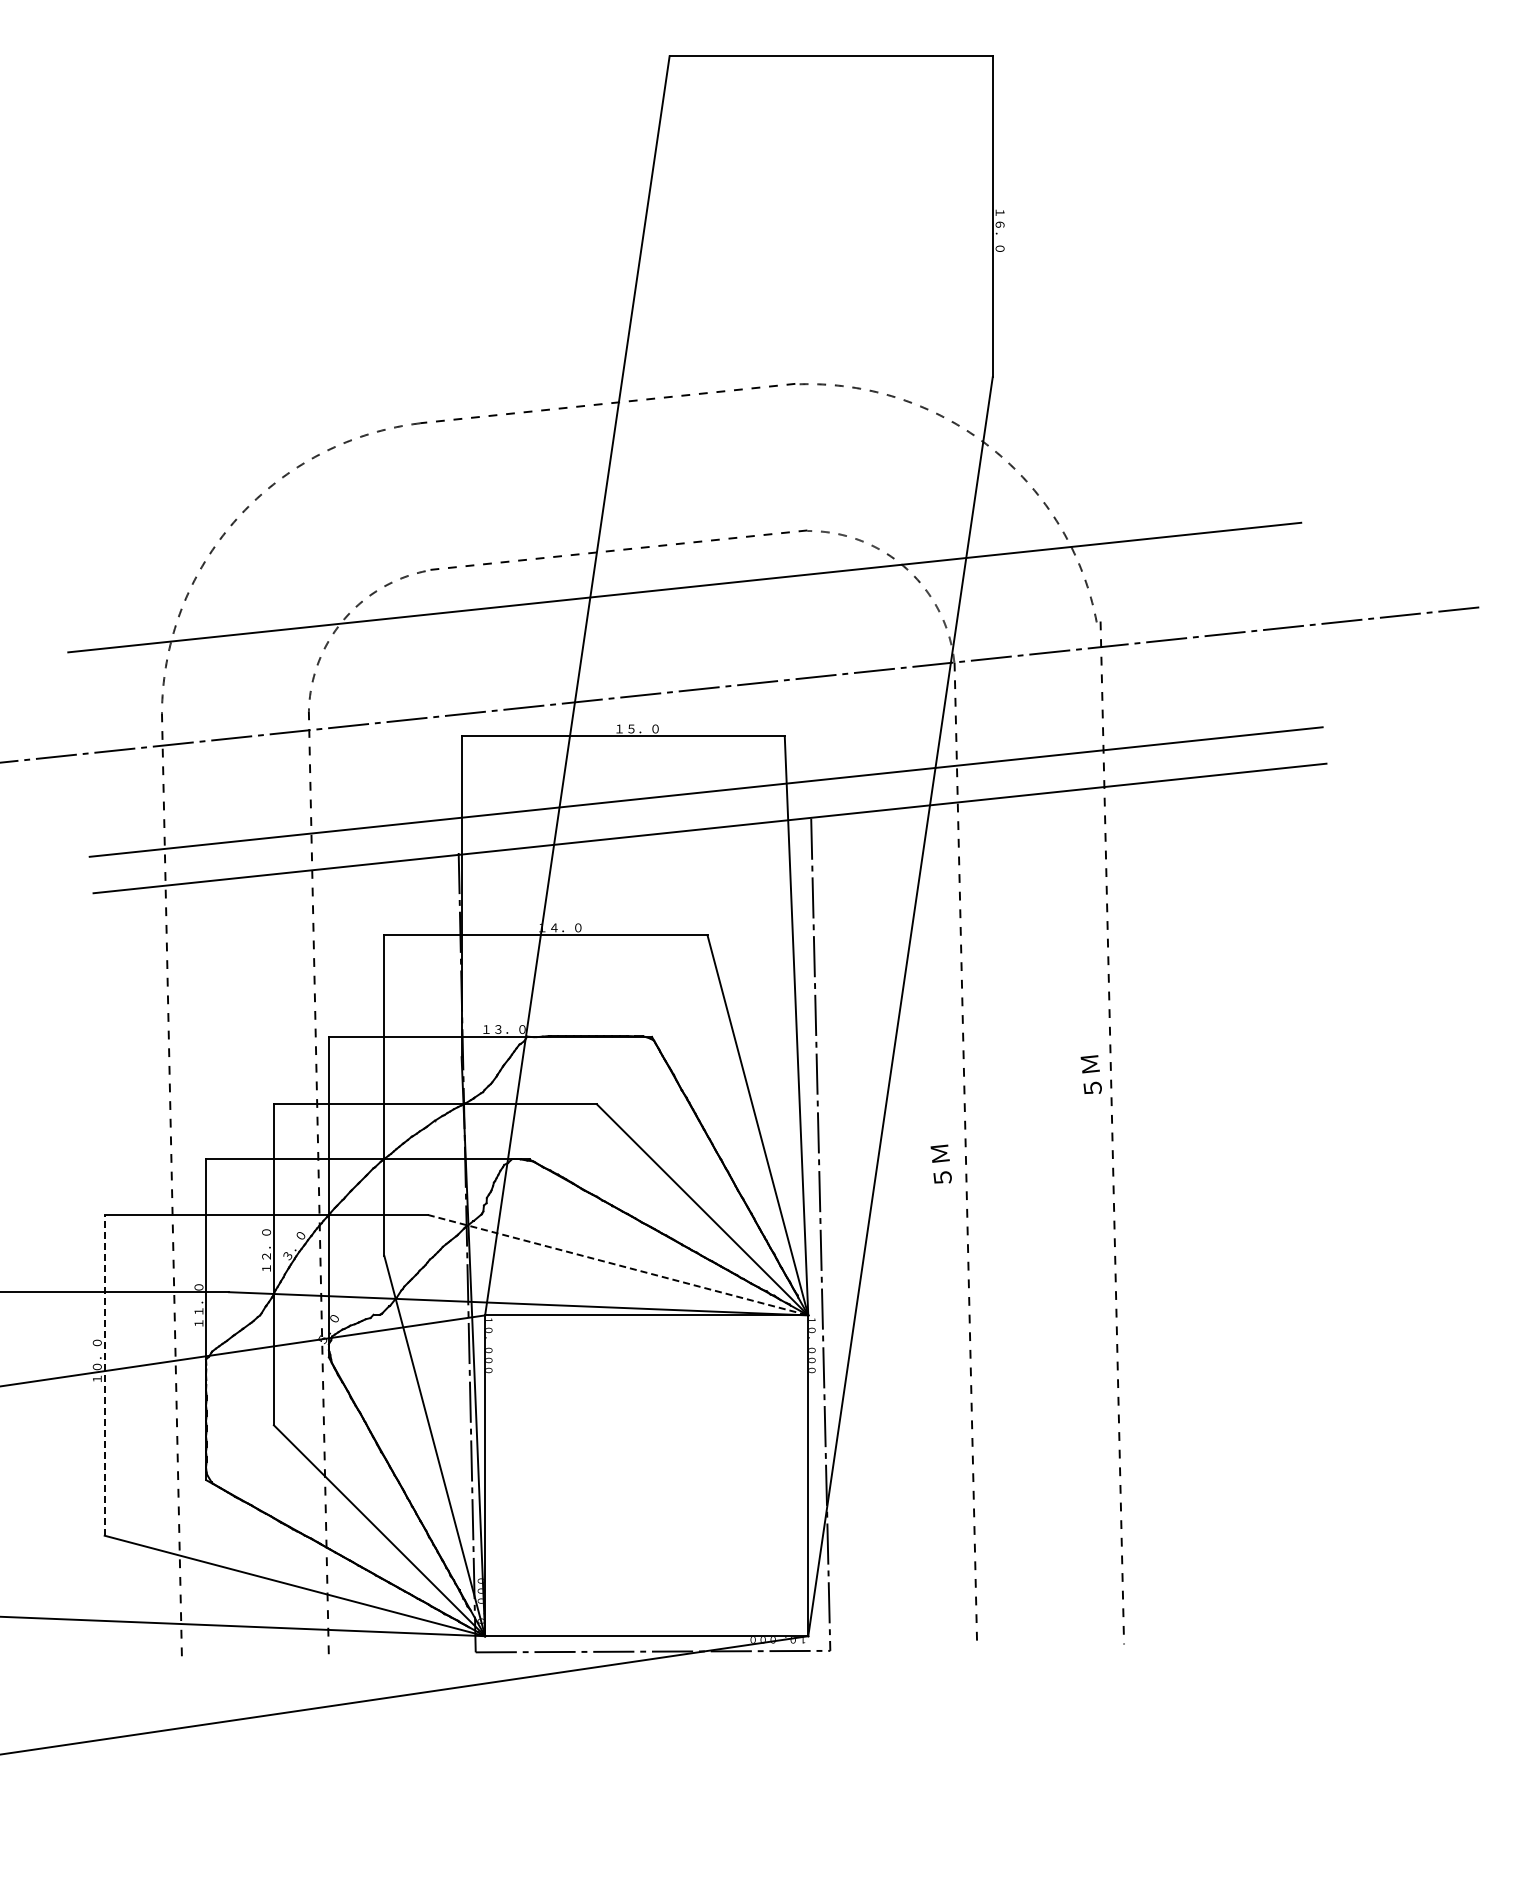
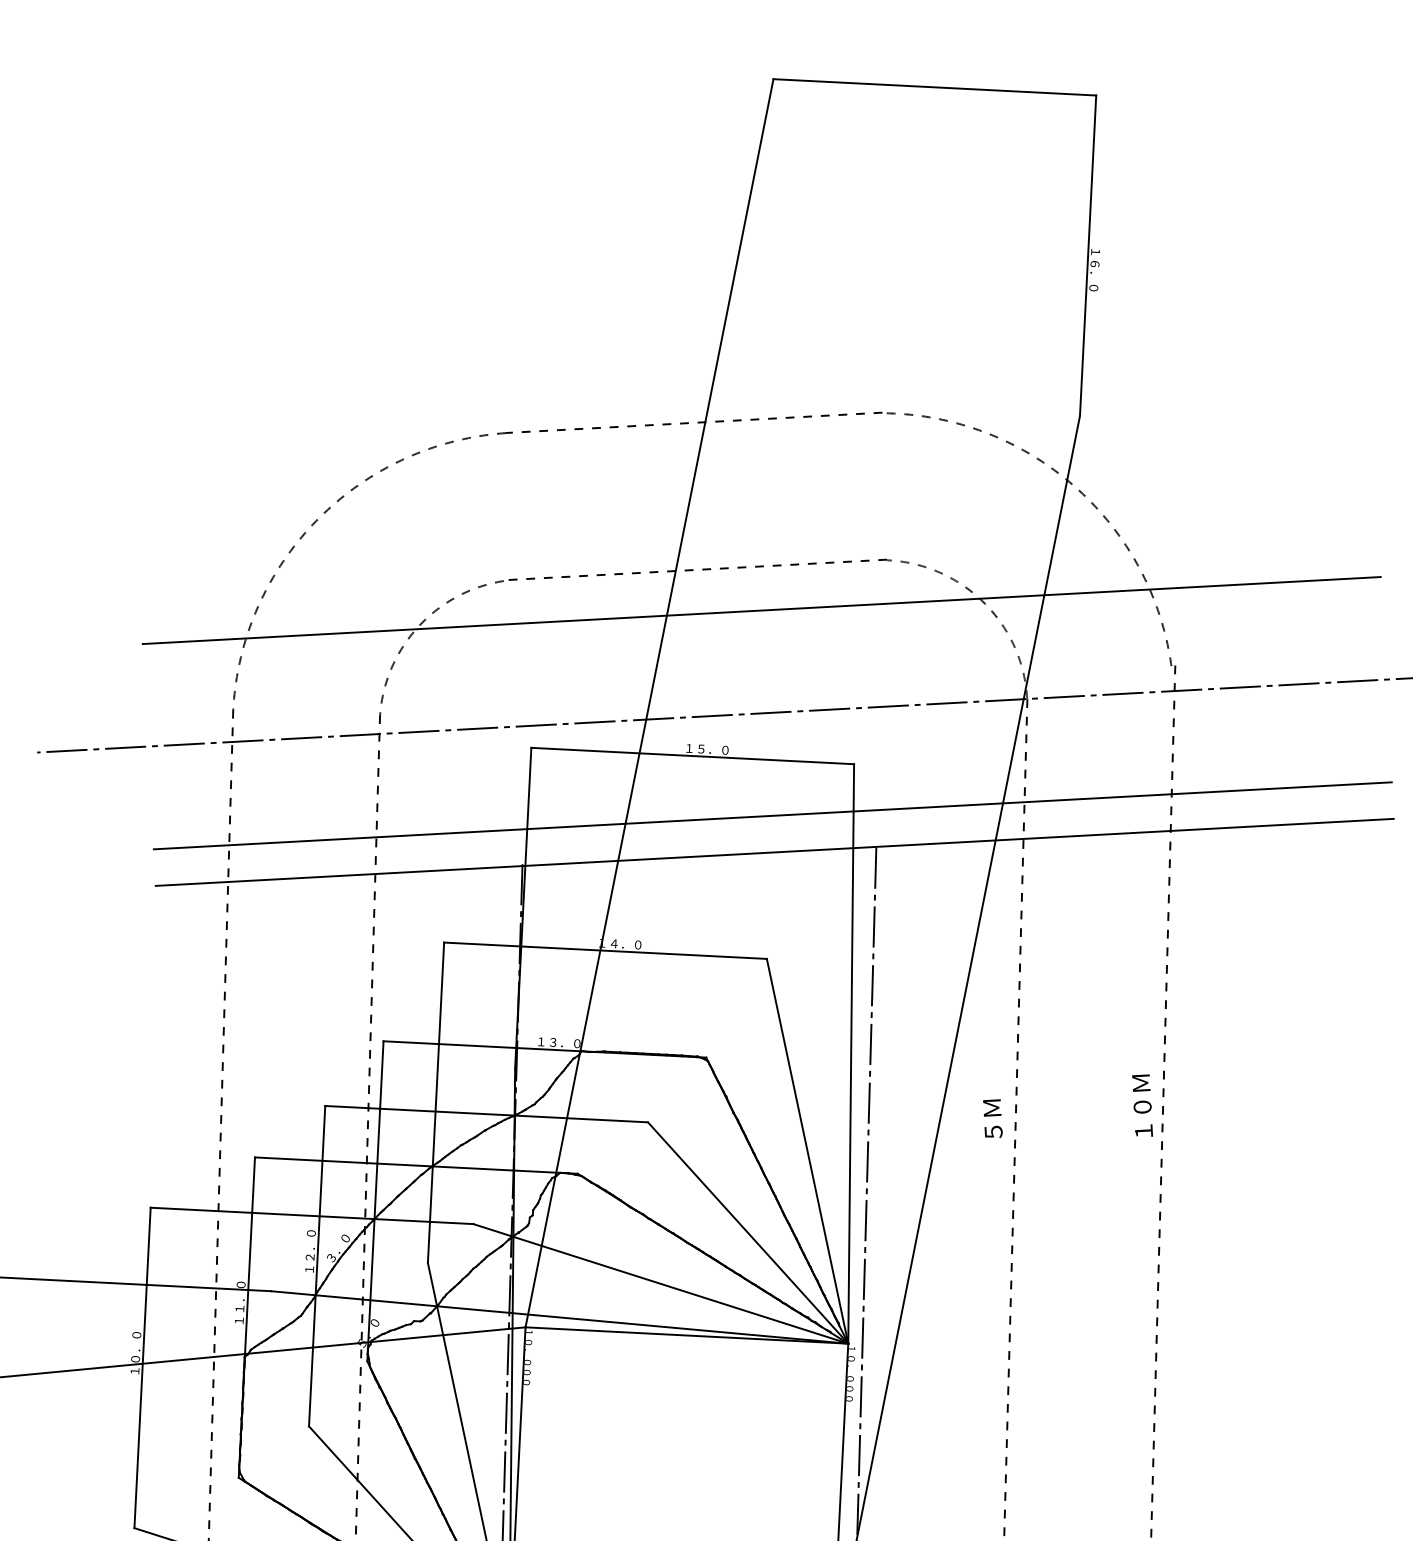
text: (1090, 1062) -> (1142, 1105), ５Ｍ -> １０Ｍ
text: (940, 1163) -> (992, 1117), moved
line: (618, 1265) -> (661, 1284), dashed -> solid
line: (104, 1374) -> (142, 1367), dashed -> solid

